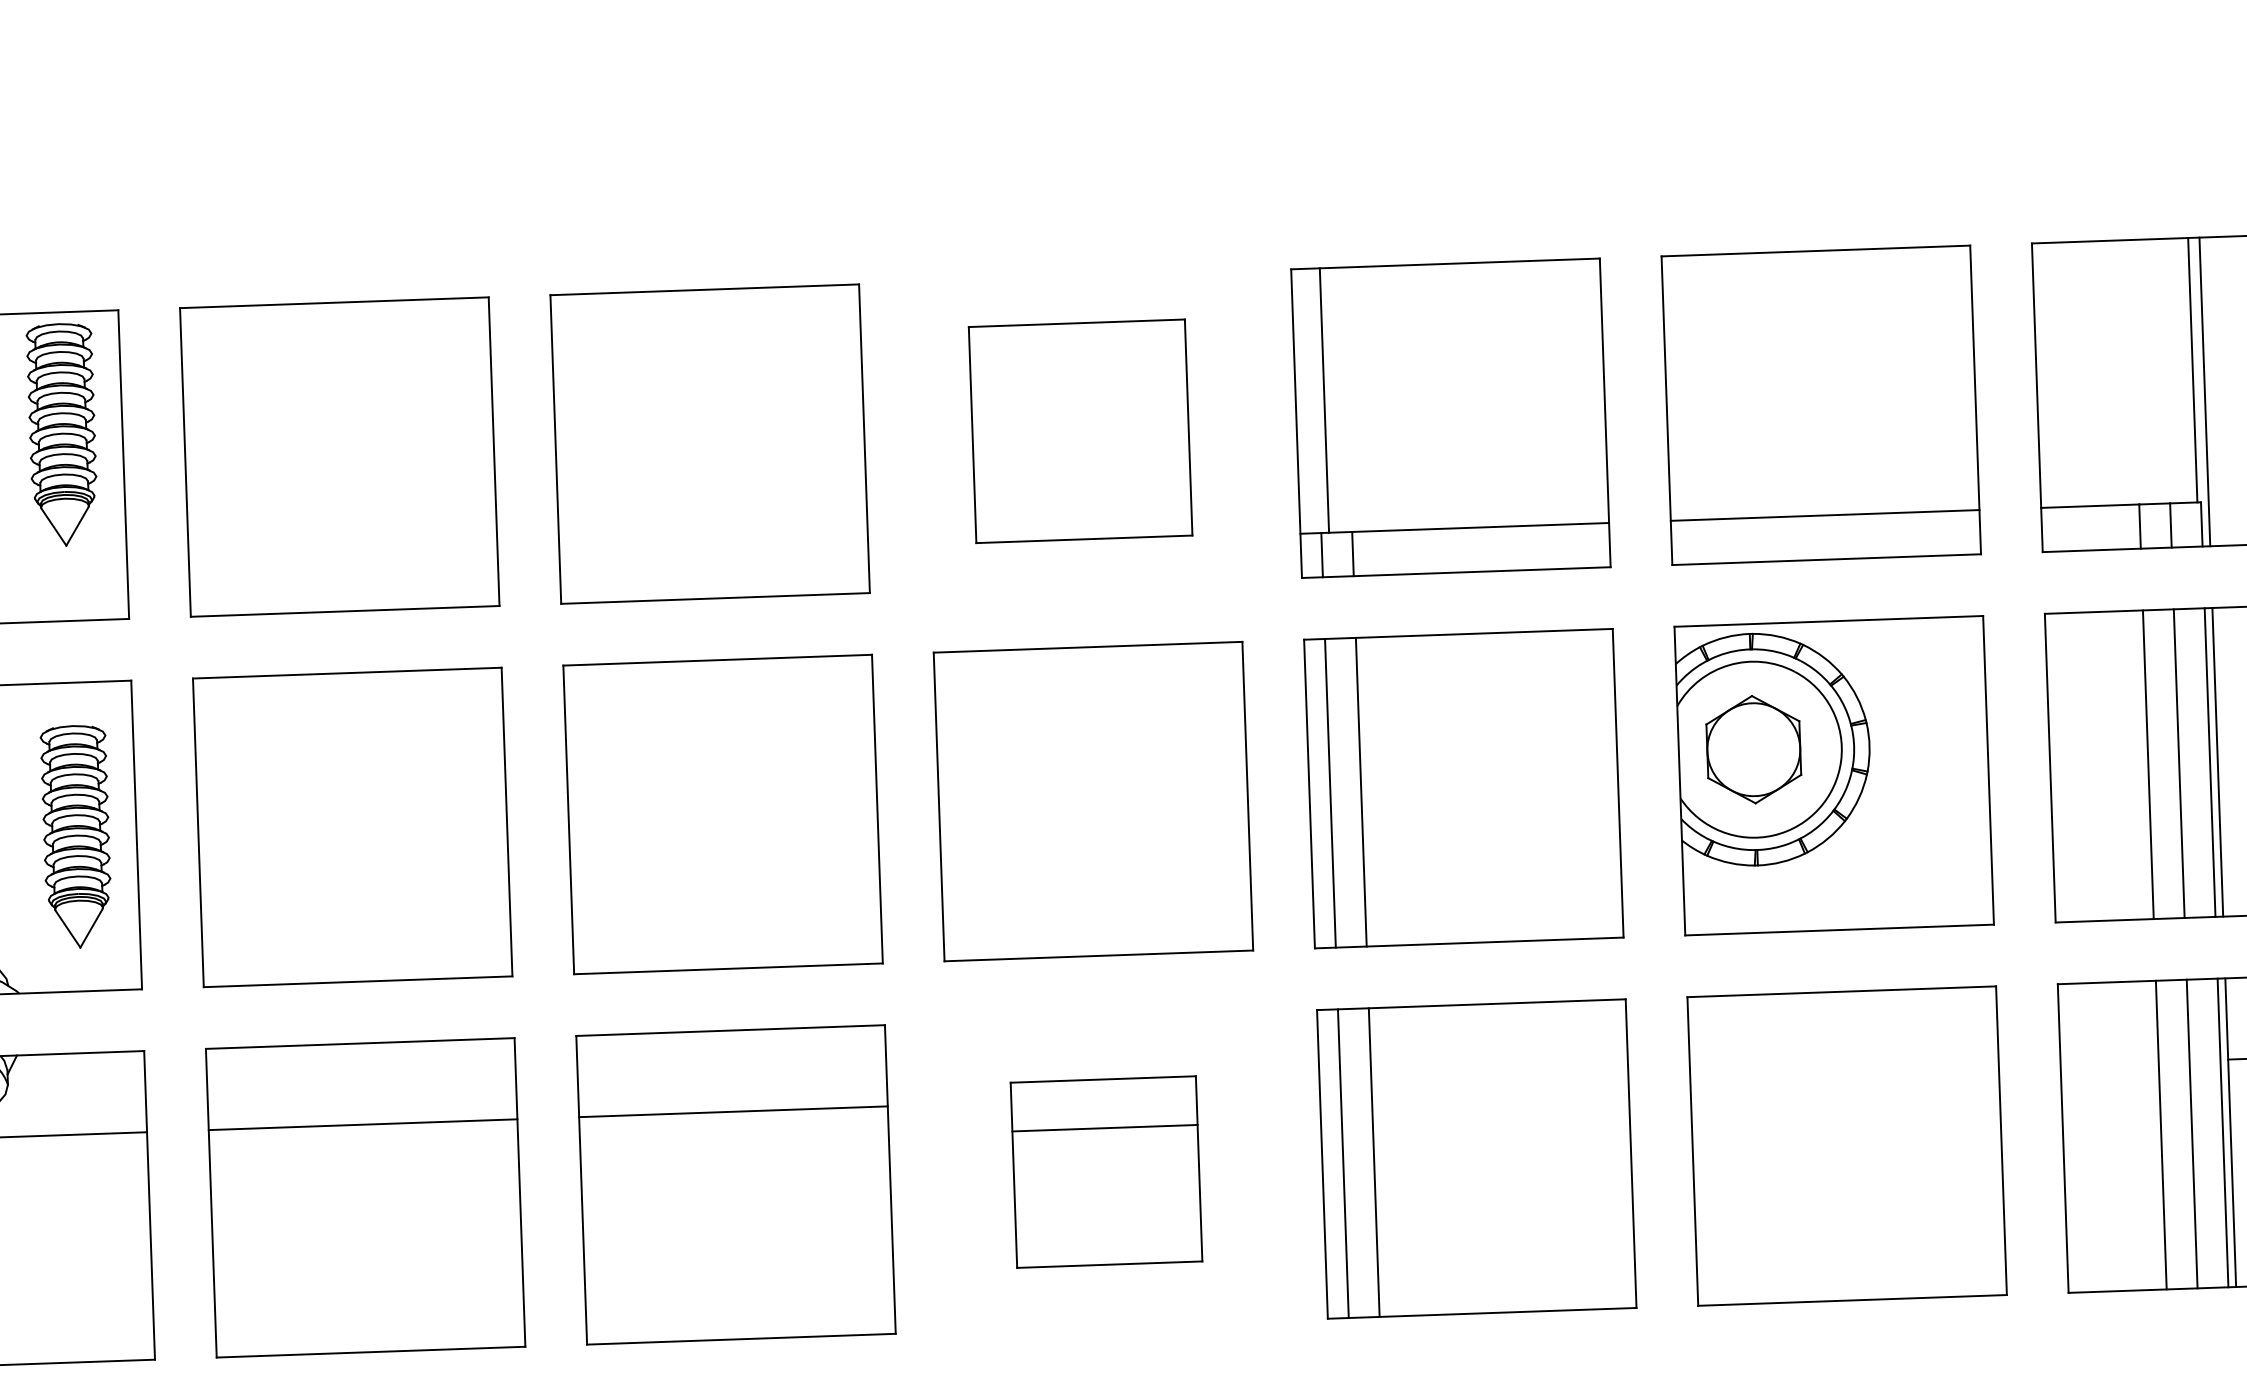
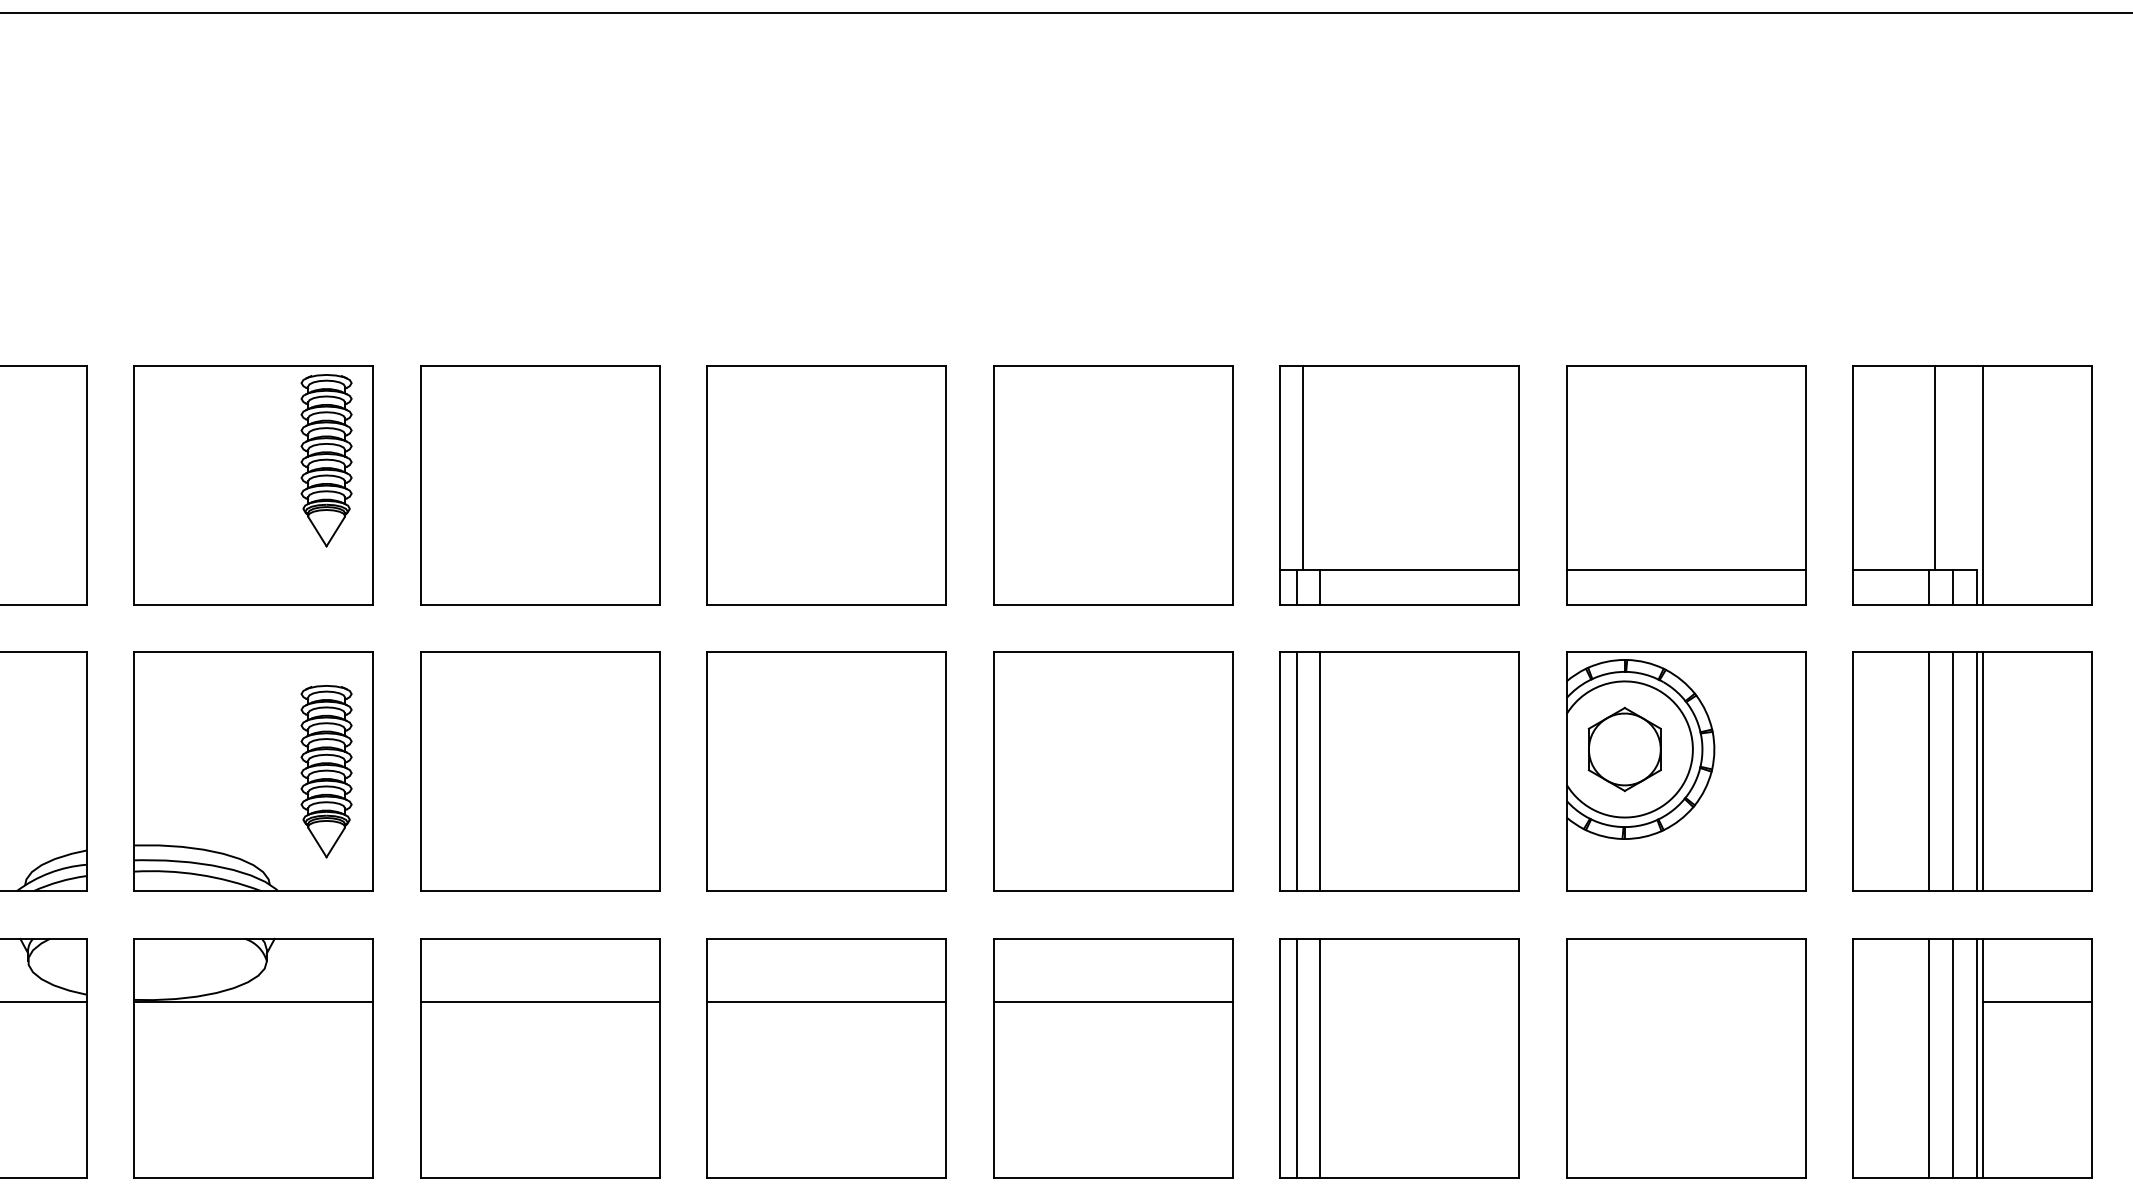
line: (2193, 369) -> (1935, 467), moved
part: (1080, 431) -> (1113, 485), size x1.43
part: (1106, 1172) -> (1113, 1058), size x1.67

